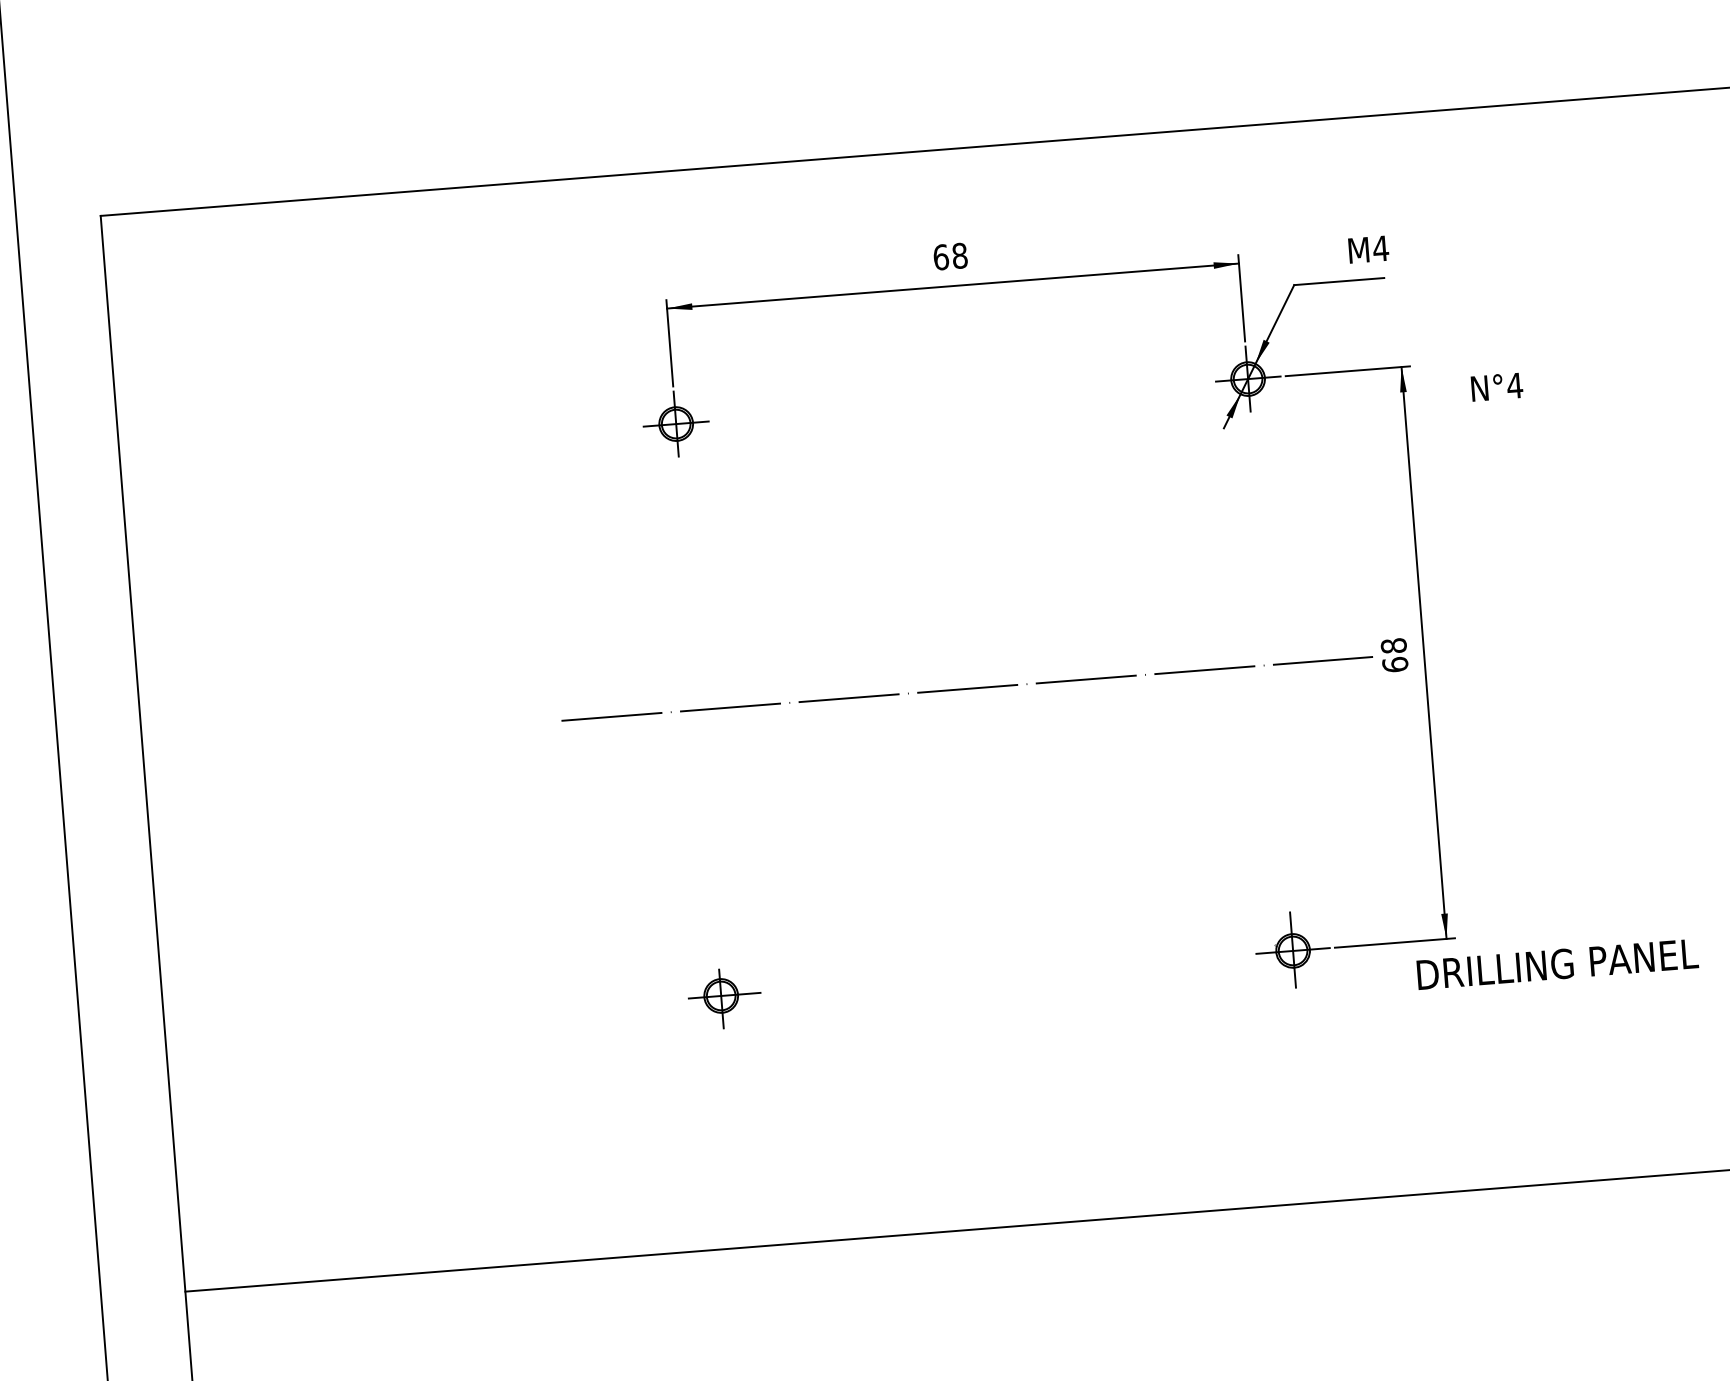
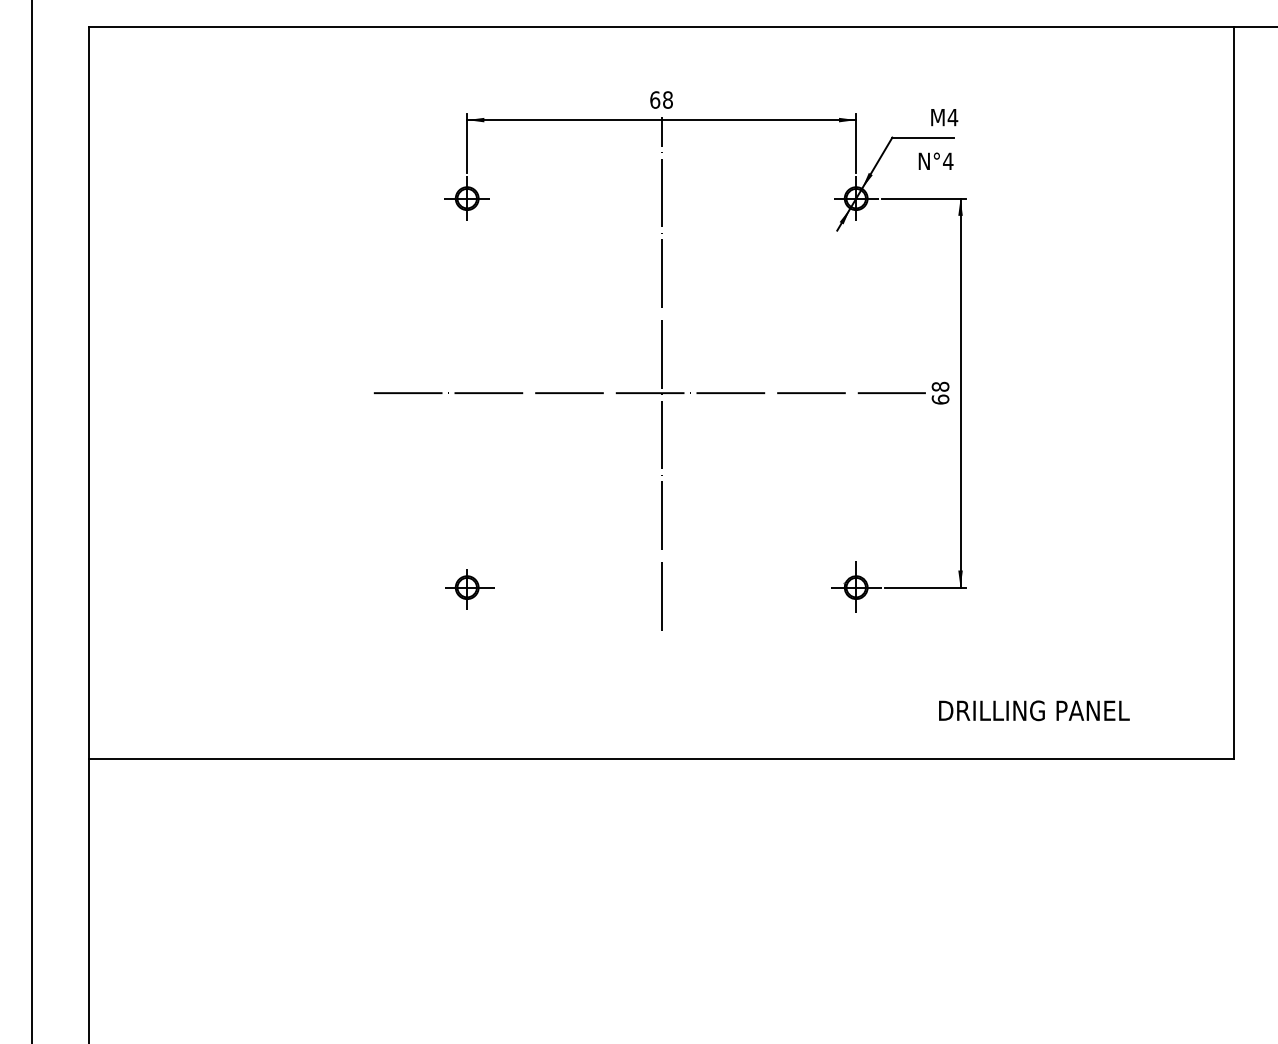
text: (1496, 385) -> (935, 160), moved
line: (982, 658) -> (661, 373), added
text: (1557, 963) -> (1034, 710), moved

